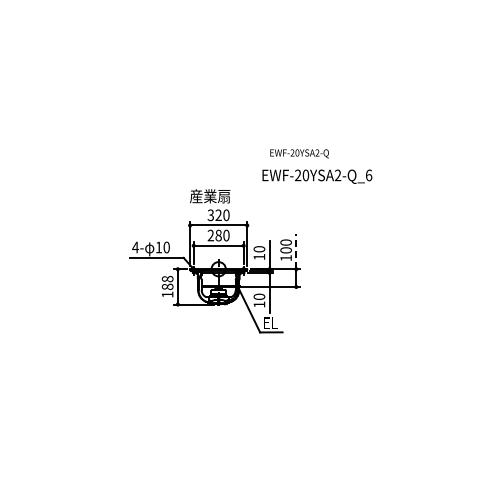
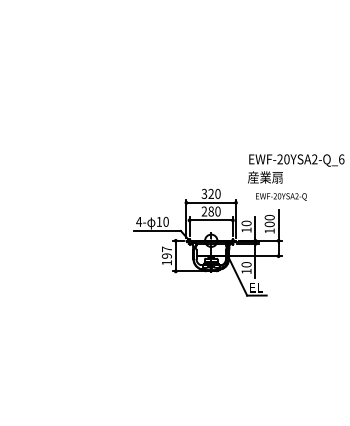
text: (299, 153) -> (281, 196), moved
text: (210, 196) -> (265, 177), moved
line: (296, 251) -> (278, 225), dashed -> solid
text: (167, 282) -> (166, 252), 188 -> 197

